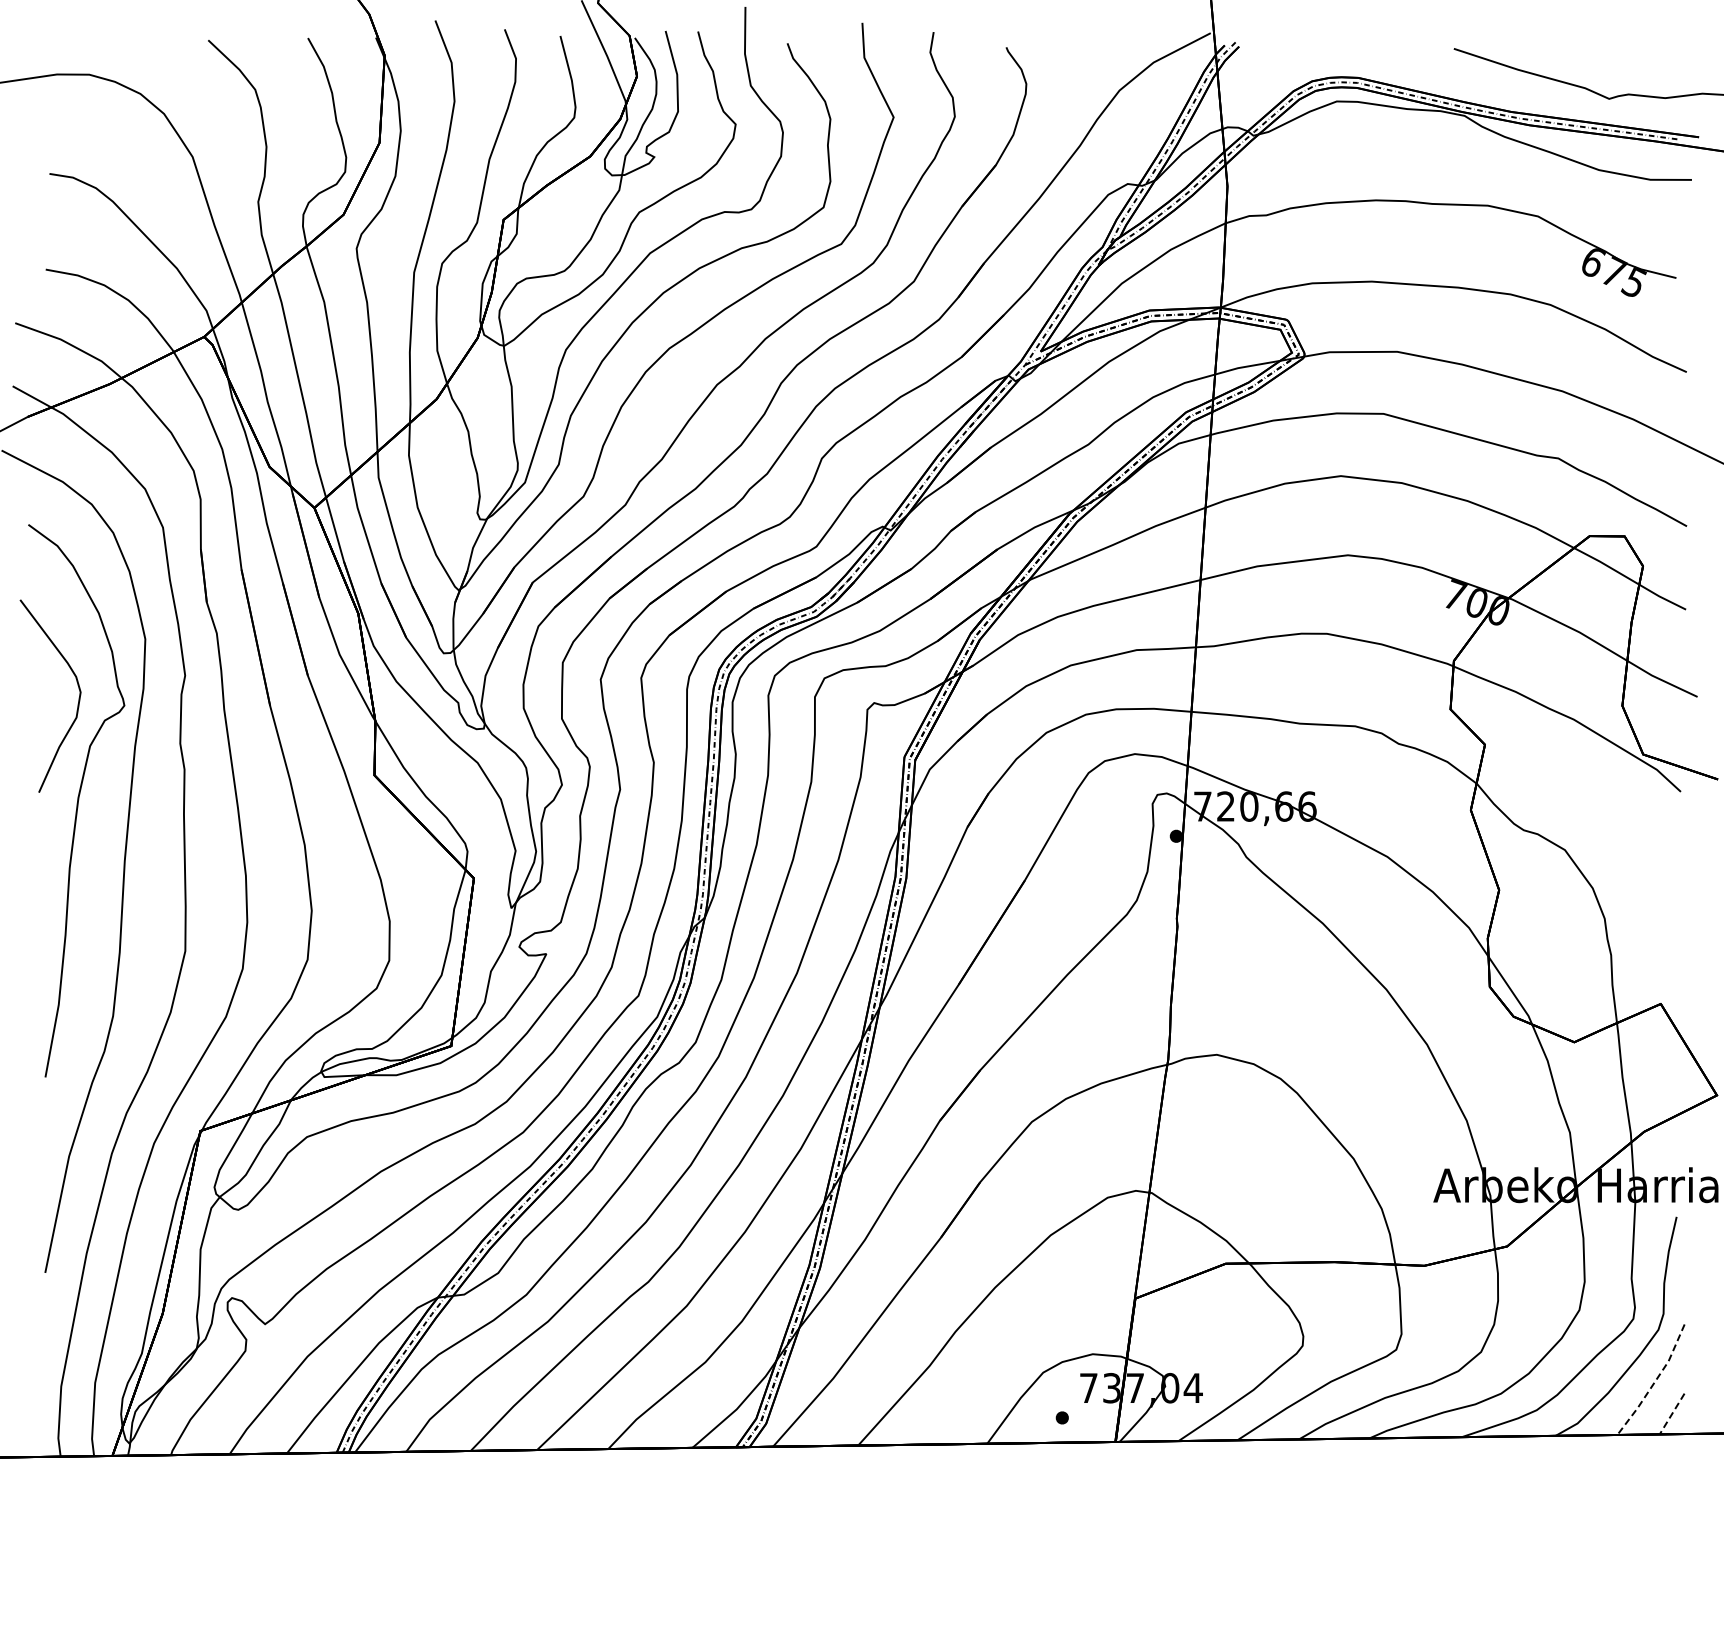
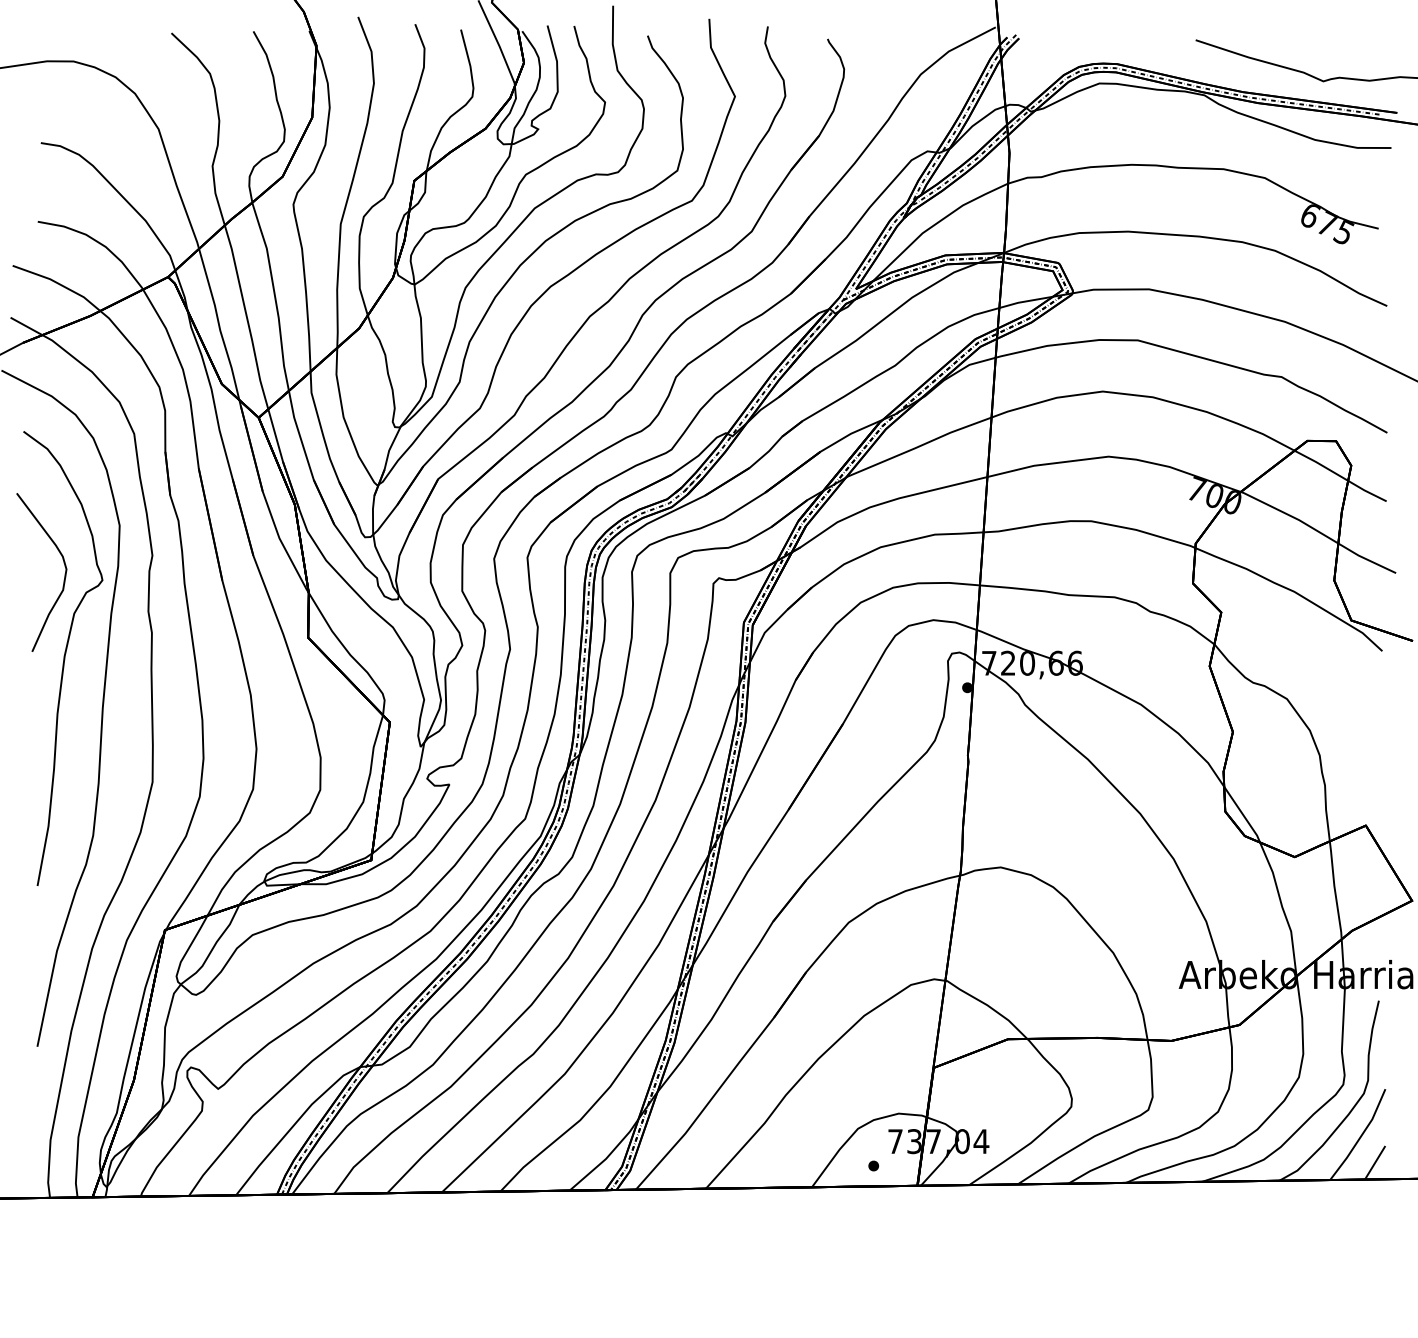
line: (1655, 1381) -> (1361, 1136), dashed -> solid
line: (1672, 1414) -> (1375, 1163), dashed -> solid

